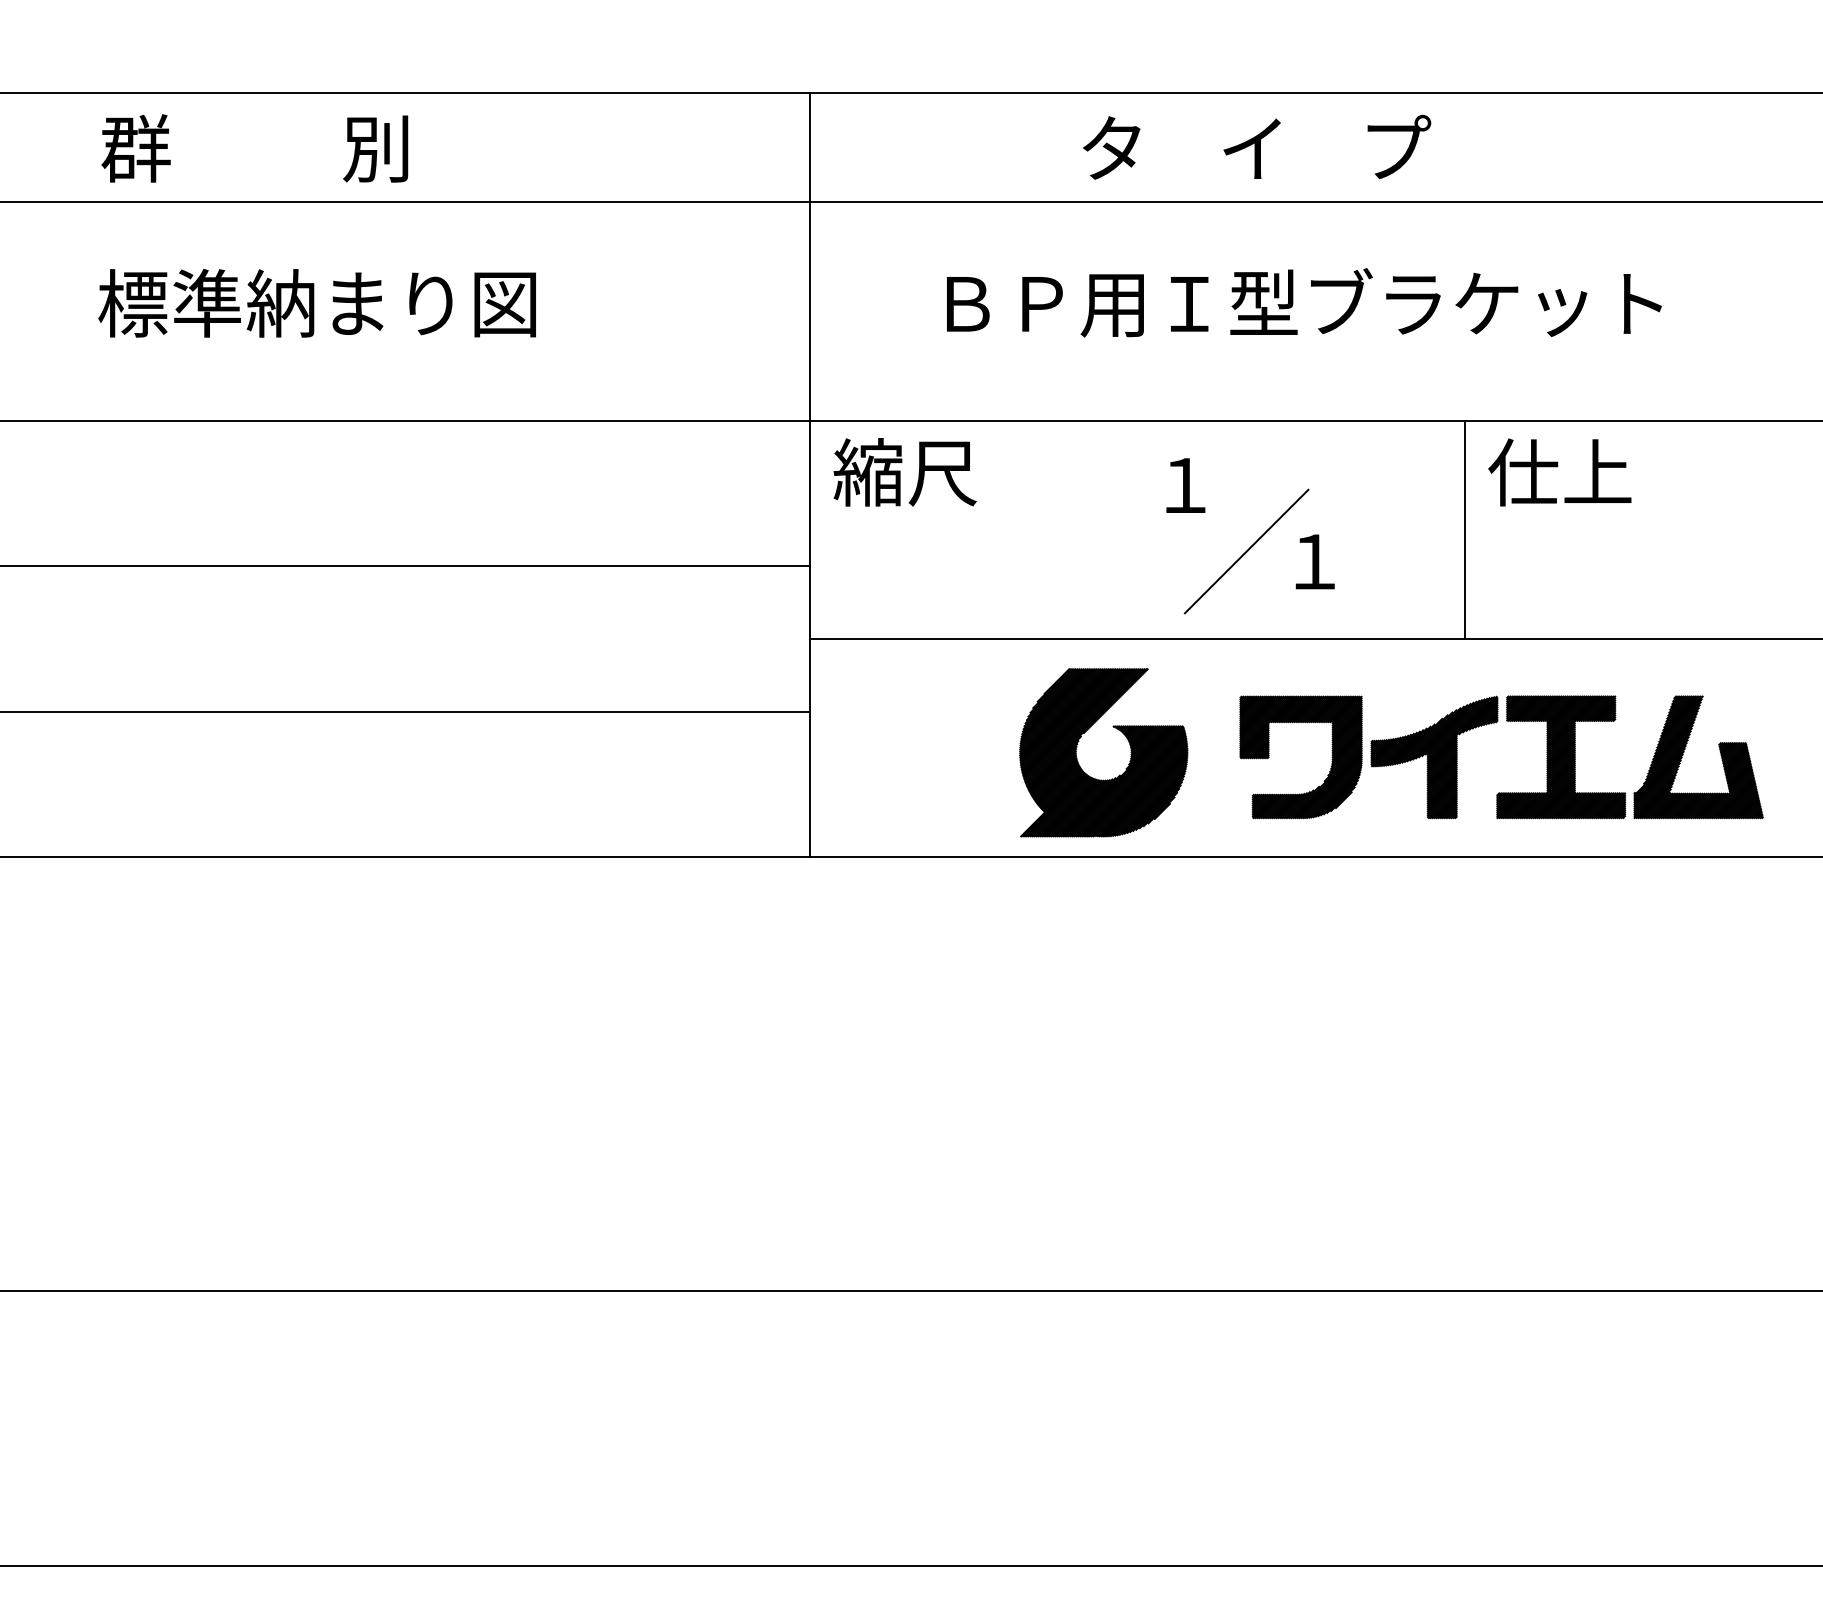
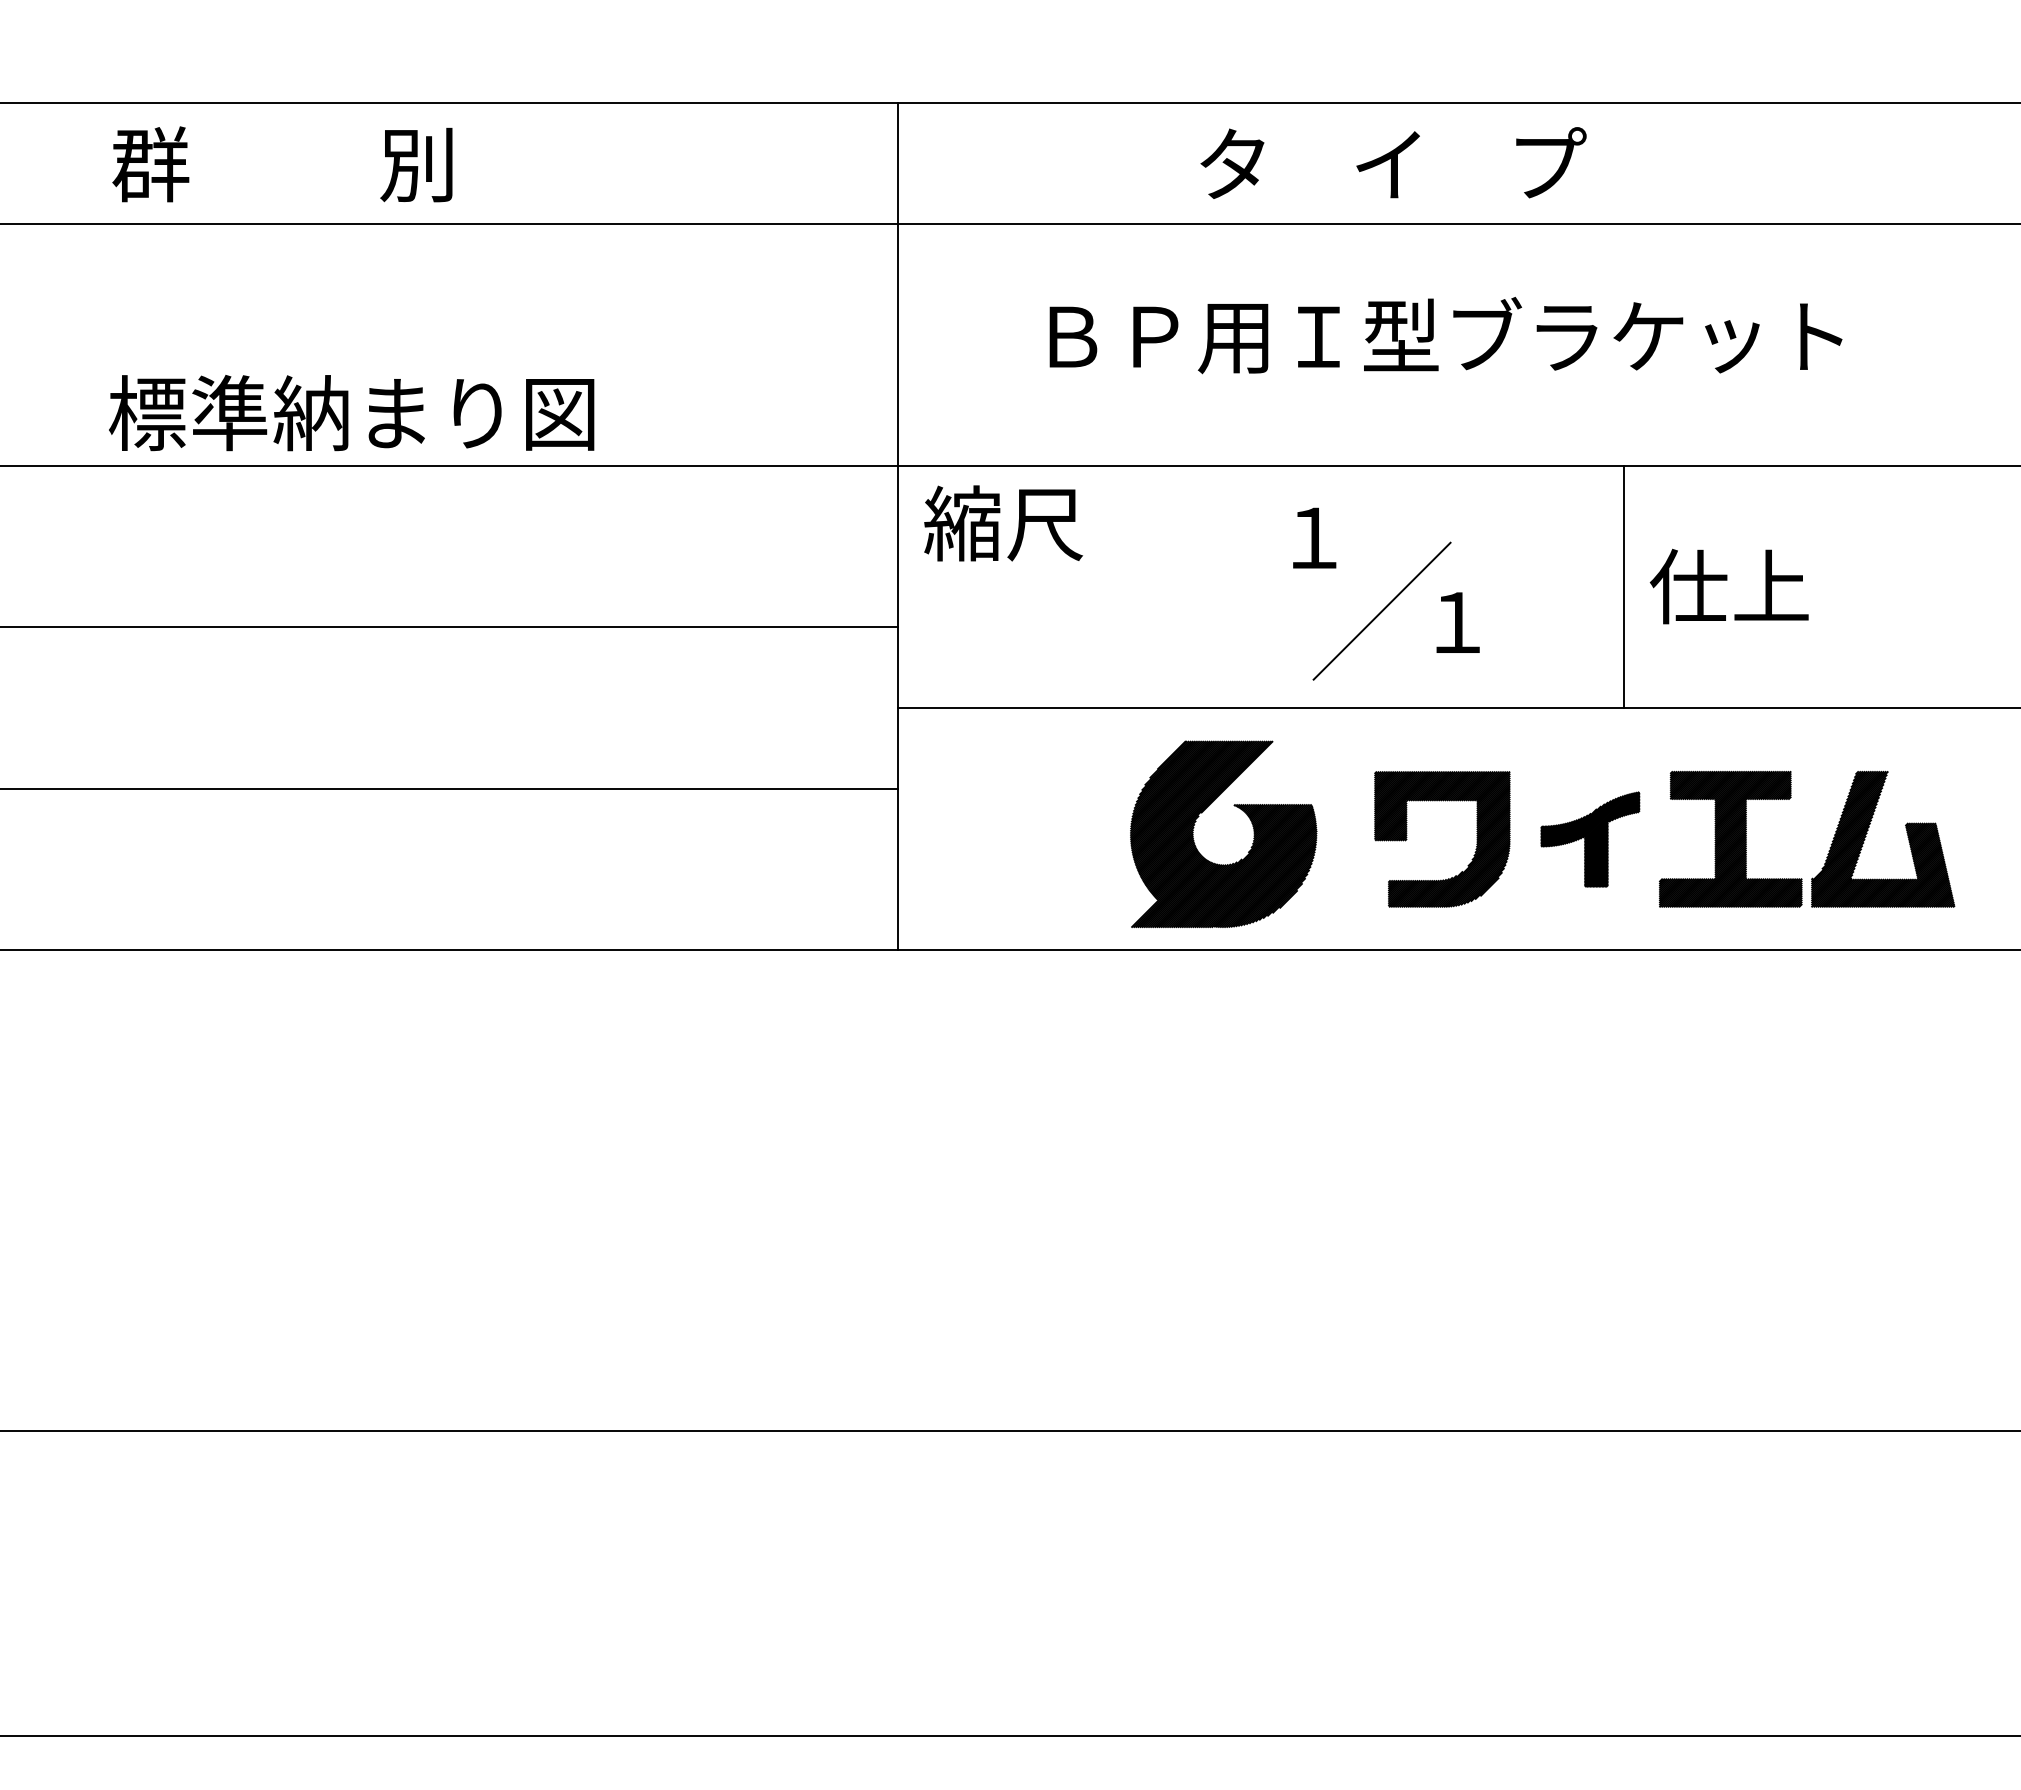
text: (317, 303) -> (351, 413), moved
text: (1559, 472) -> (1728, 586), moved
part: (1434, 757) -> (1590, 839), size x0.7

